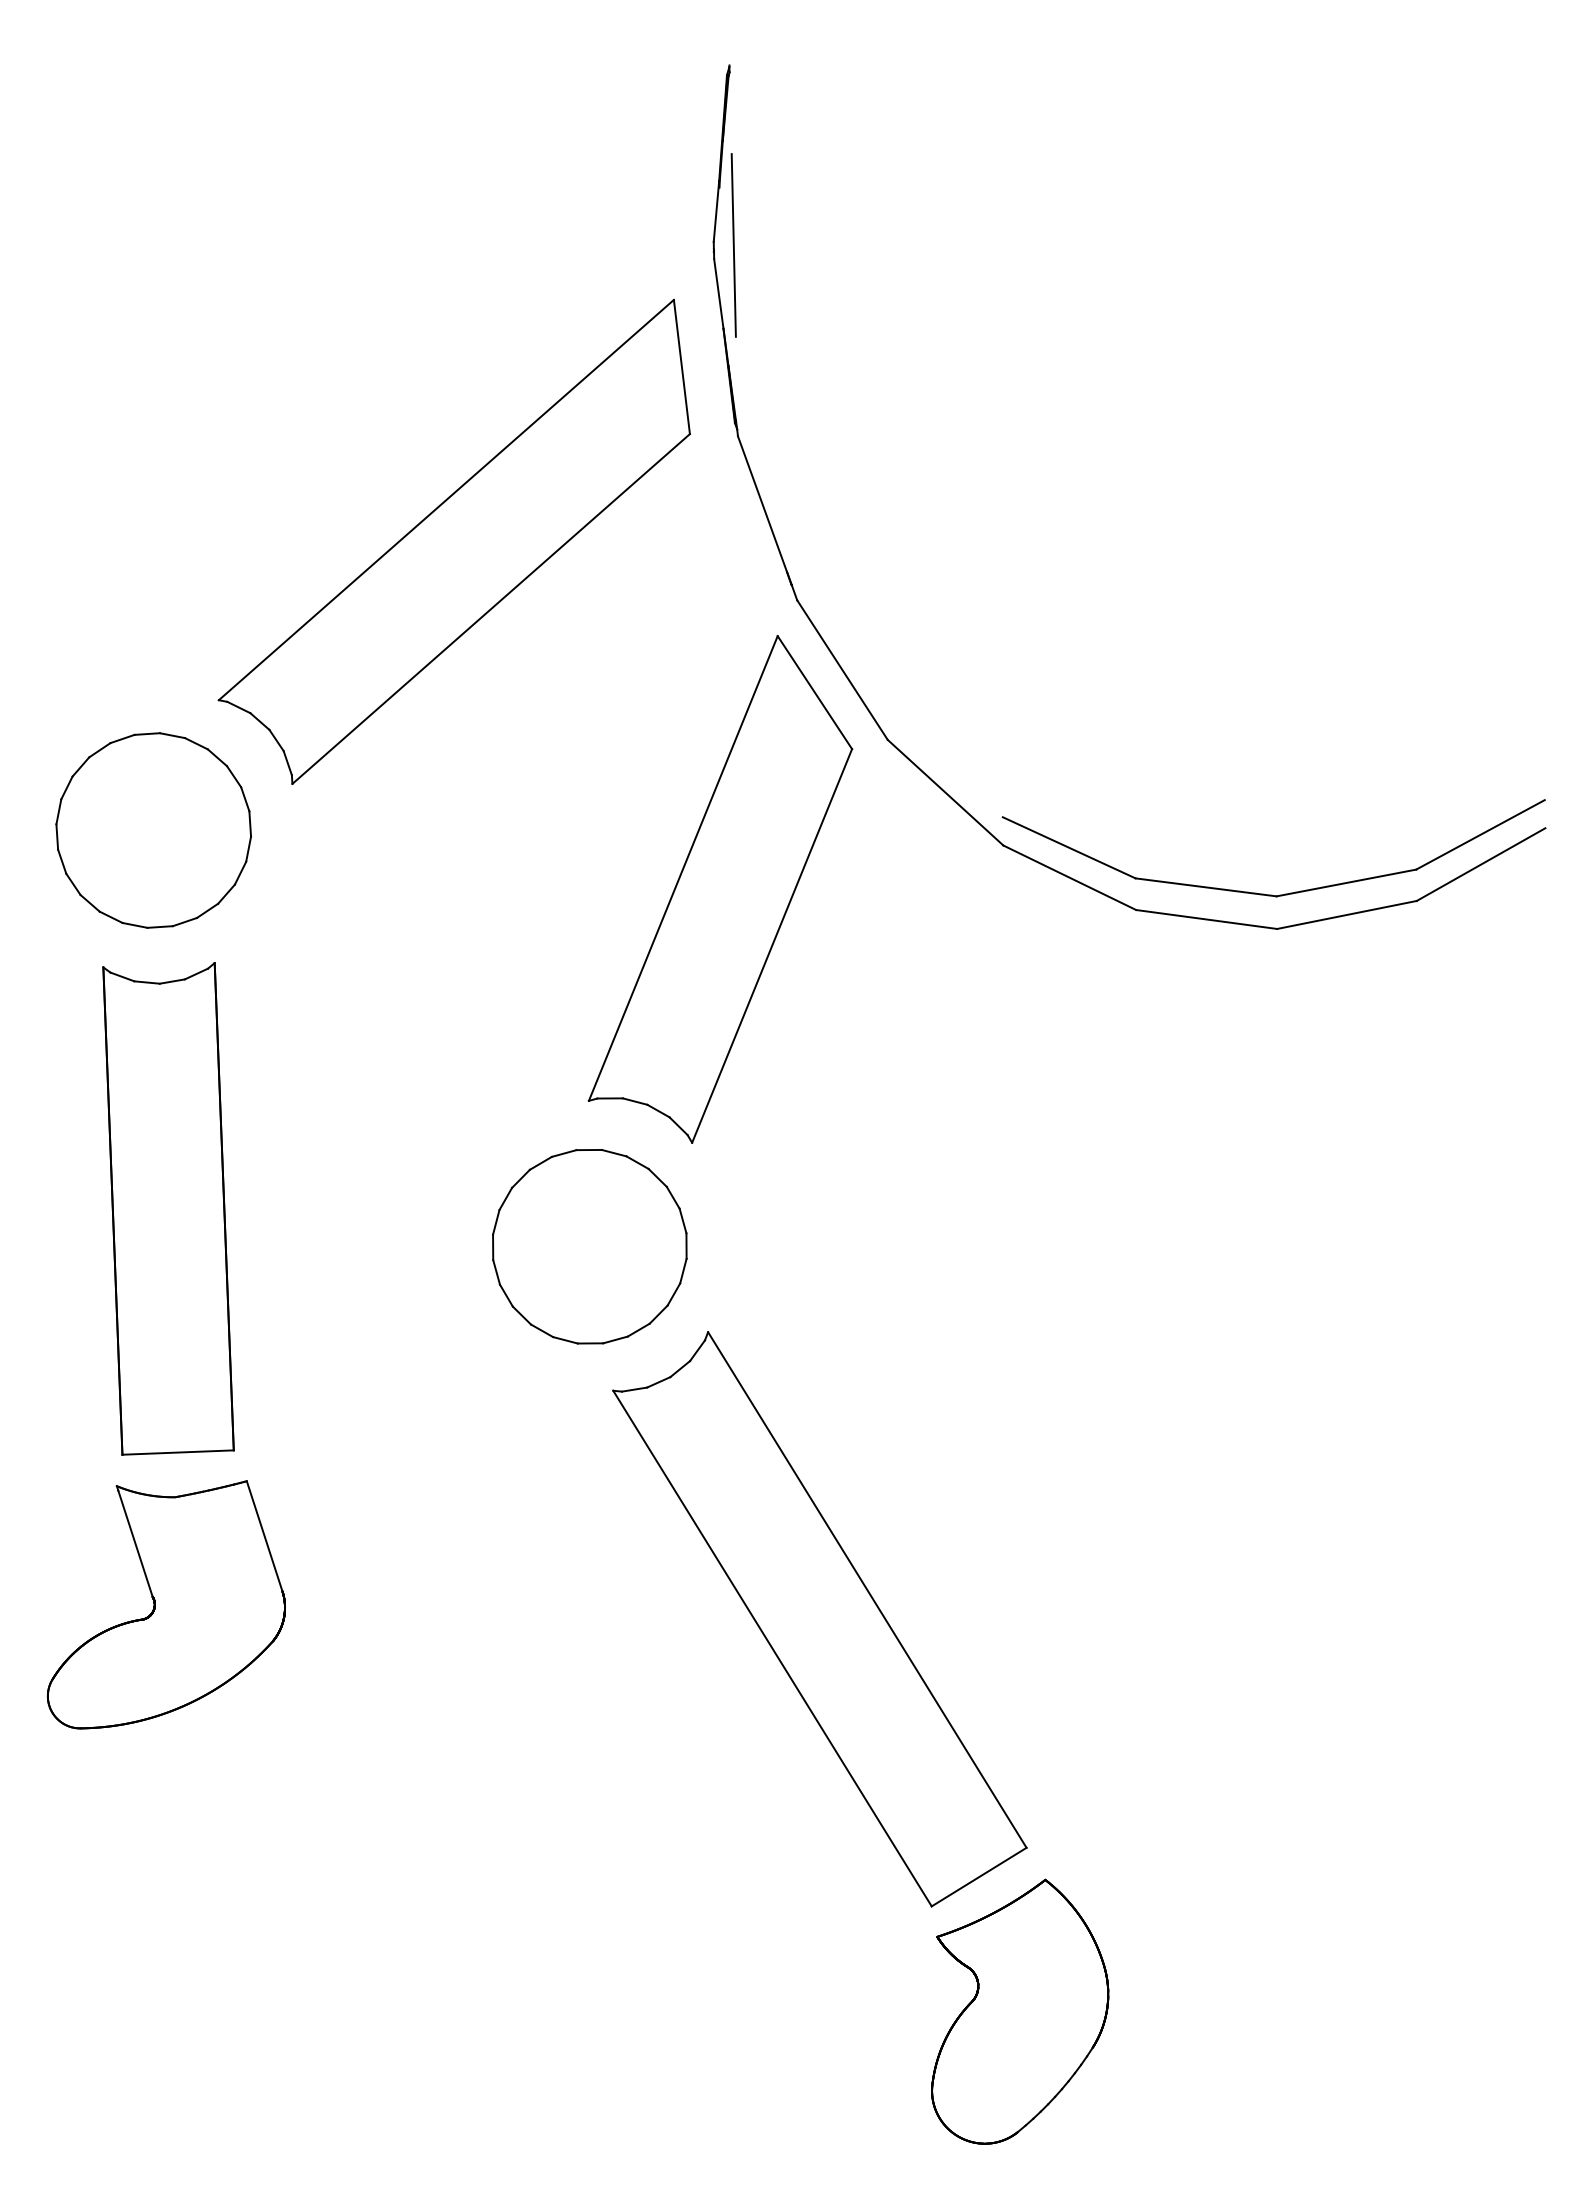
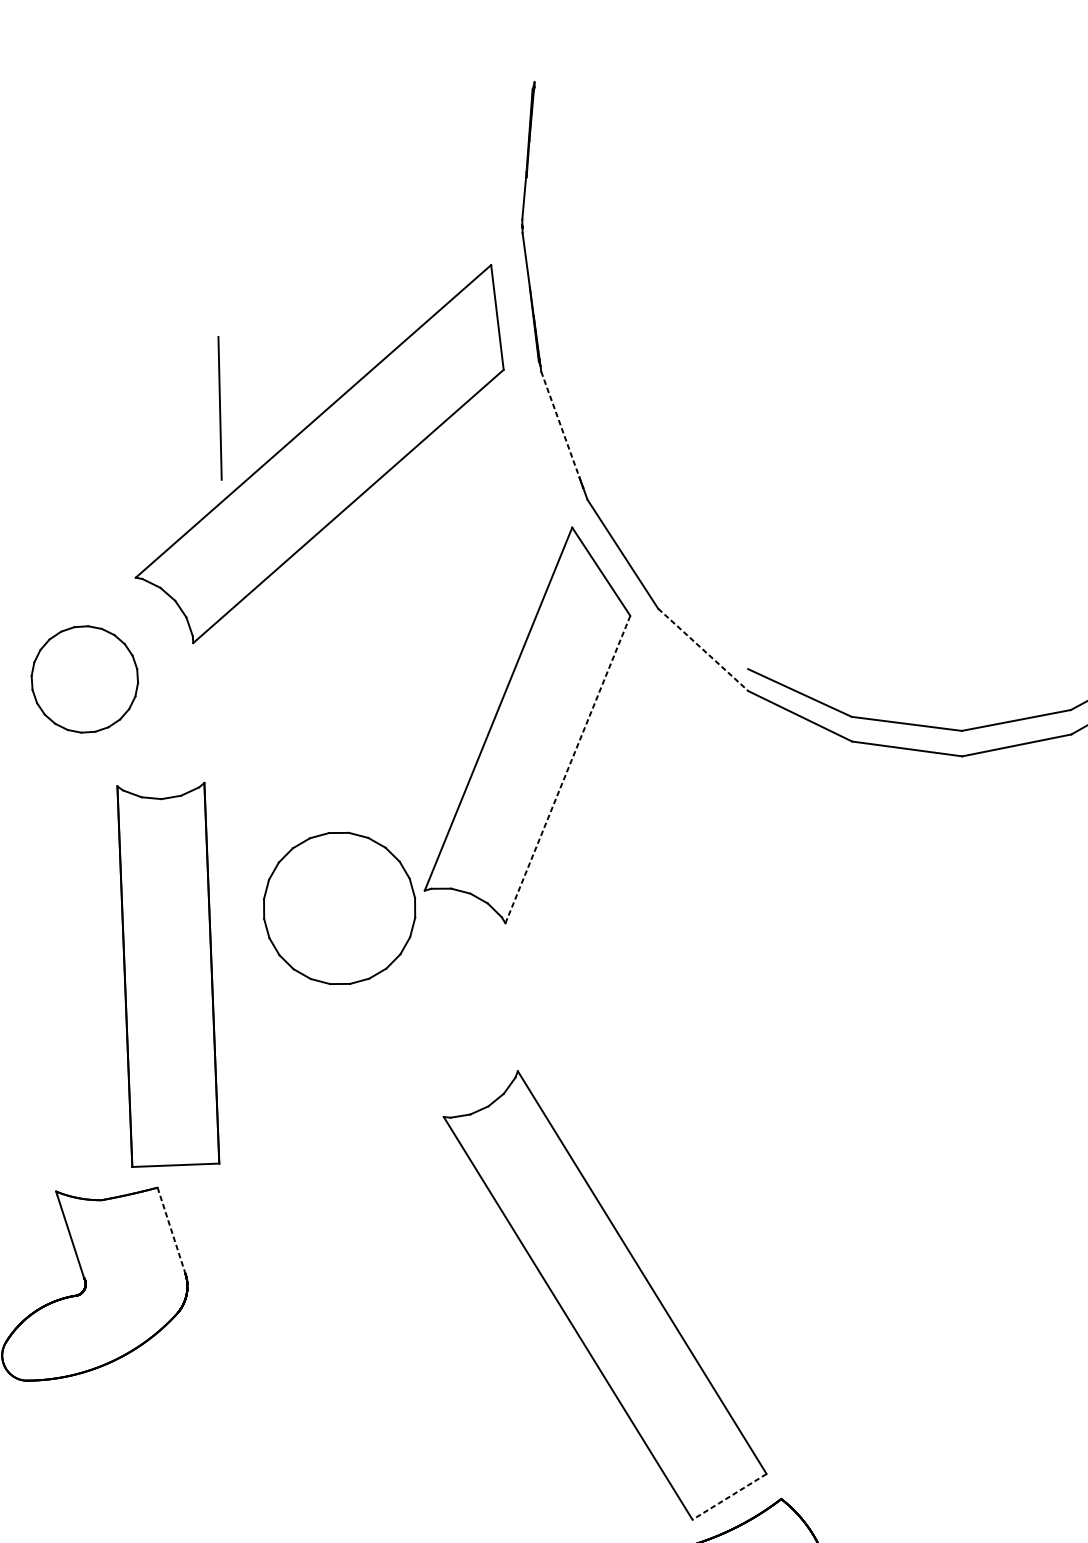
line: (733, 245) -> (219, 408), moved
line: (762, 504) -> (560, 424), solid -> dashed
line: (945, 793) -> (703, 650), solid -> dashed
part: (153, 830) -> (84, 679), size x0.7
line: (771, 946) -> (567, 770), solid -> dashed
part: (168, 1208) -> (168, 974), moved
part: (589, 1246) -> (339, 908), moved
line: (264, 1536) -> (171, 1230), solid -> dashed
line: (979, 1877) -> (729, 1497), solid -> dashed

